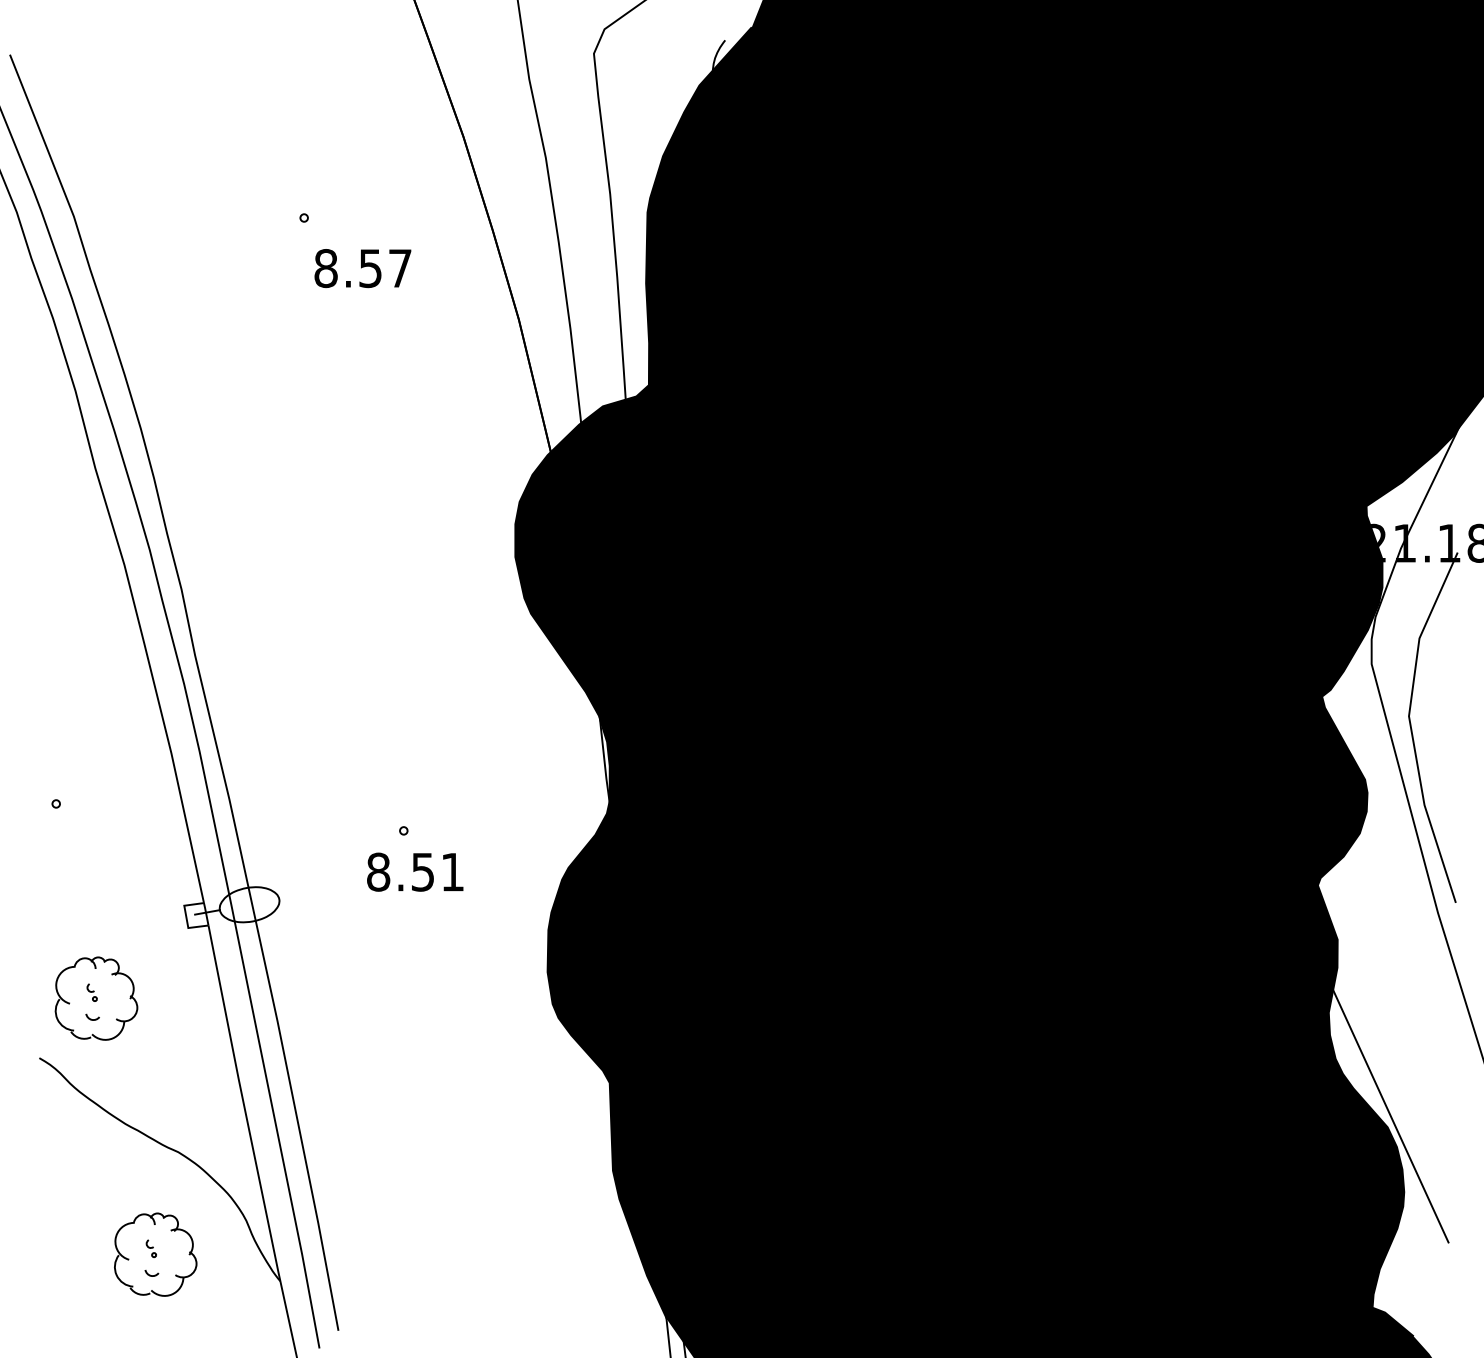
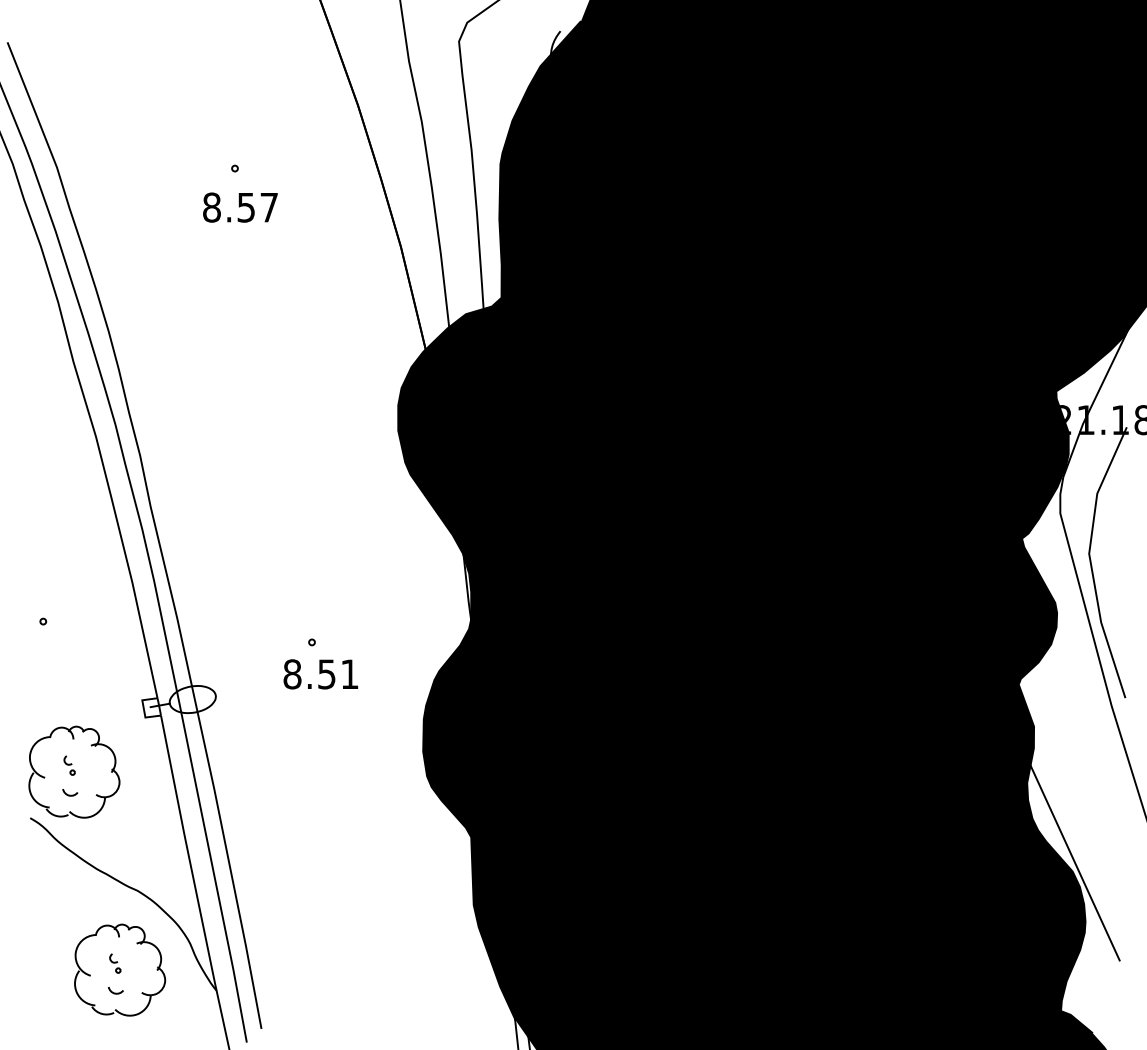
text: (363, 268) -> (240, 207), moved
part: (96, 997) -> (74, 771), size x1.43
part: (156, 1253) -> (120, 969), size x1.43

